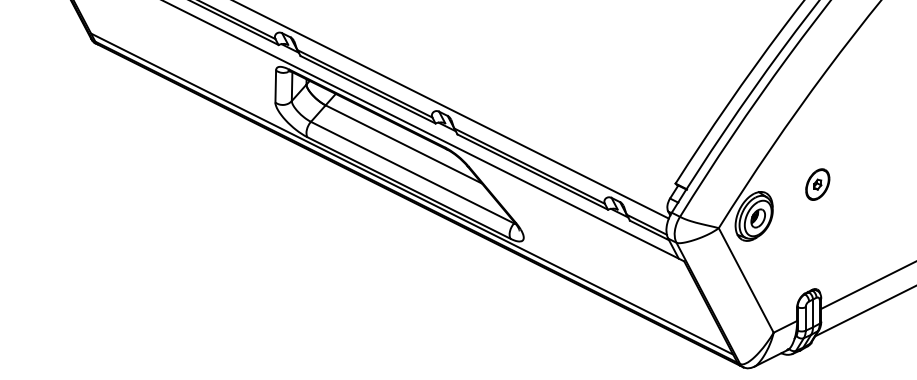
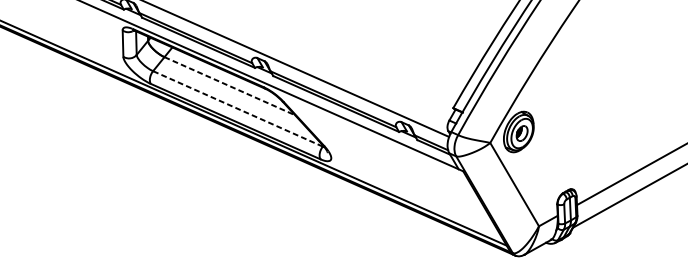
line: (404, 144) -> (230, 86), solid -> dashed
line: (412, 172) -> (237, 108), solid -> dashed
part: (817, 184) -> (569, 103), removed

